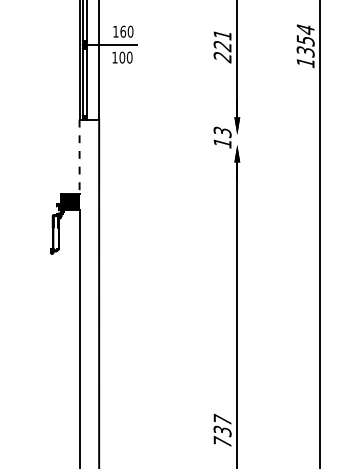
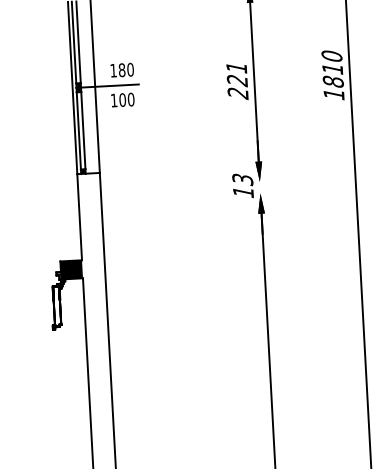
text: (123, 31) -> (122, 69), 160 -> 180
text: (305, 40) -> (332, 68), 1354 -> 1810
line: (79, 157) -> (79, 217), dashed -> solid

